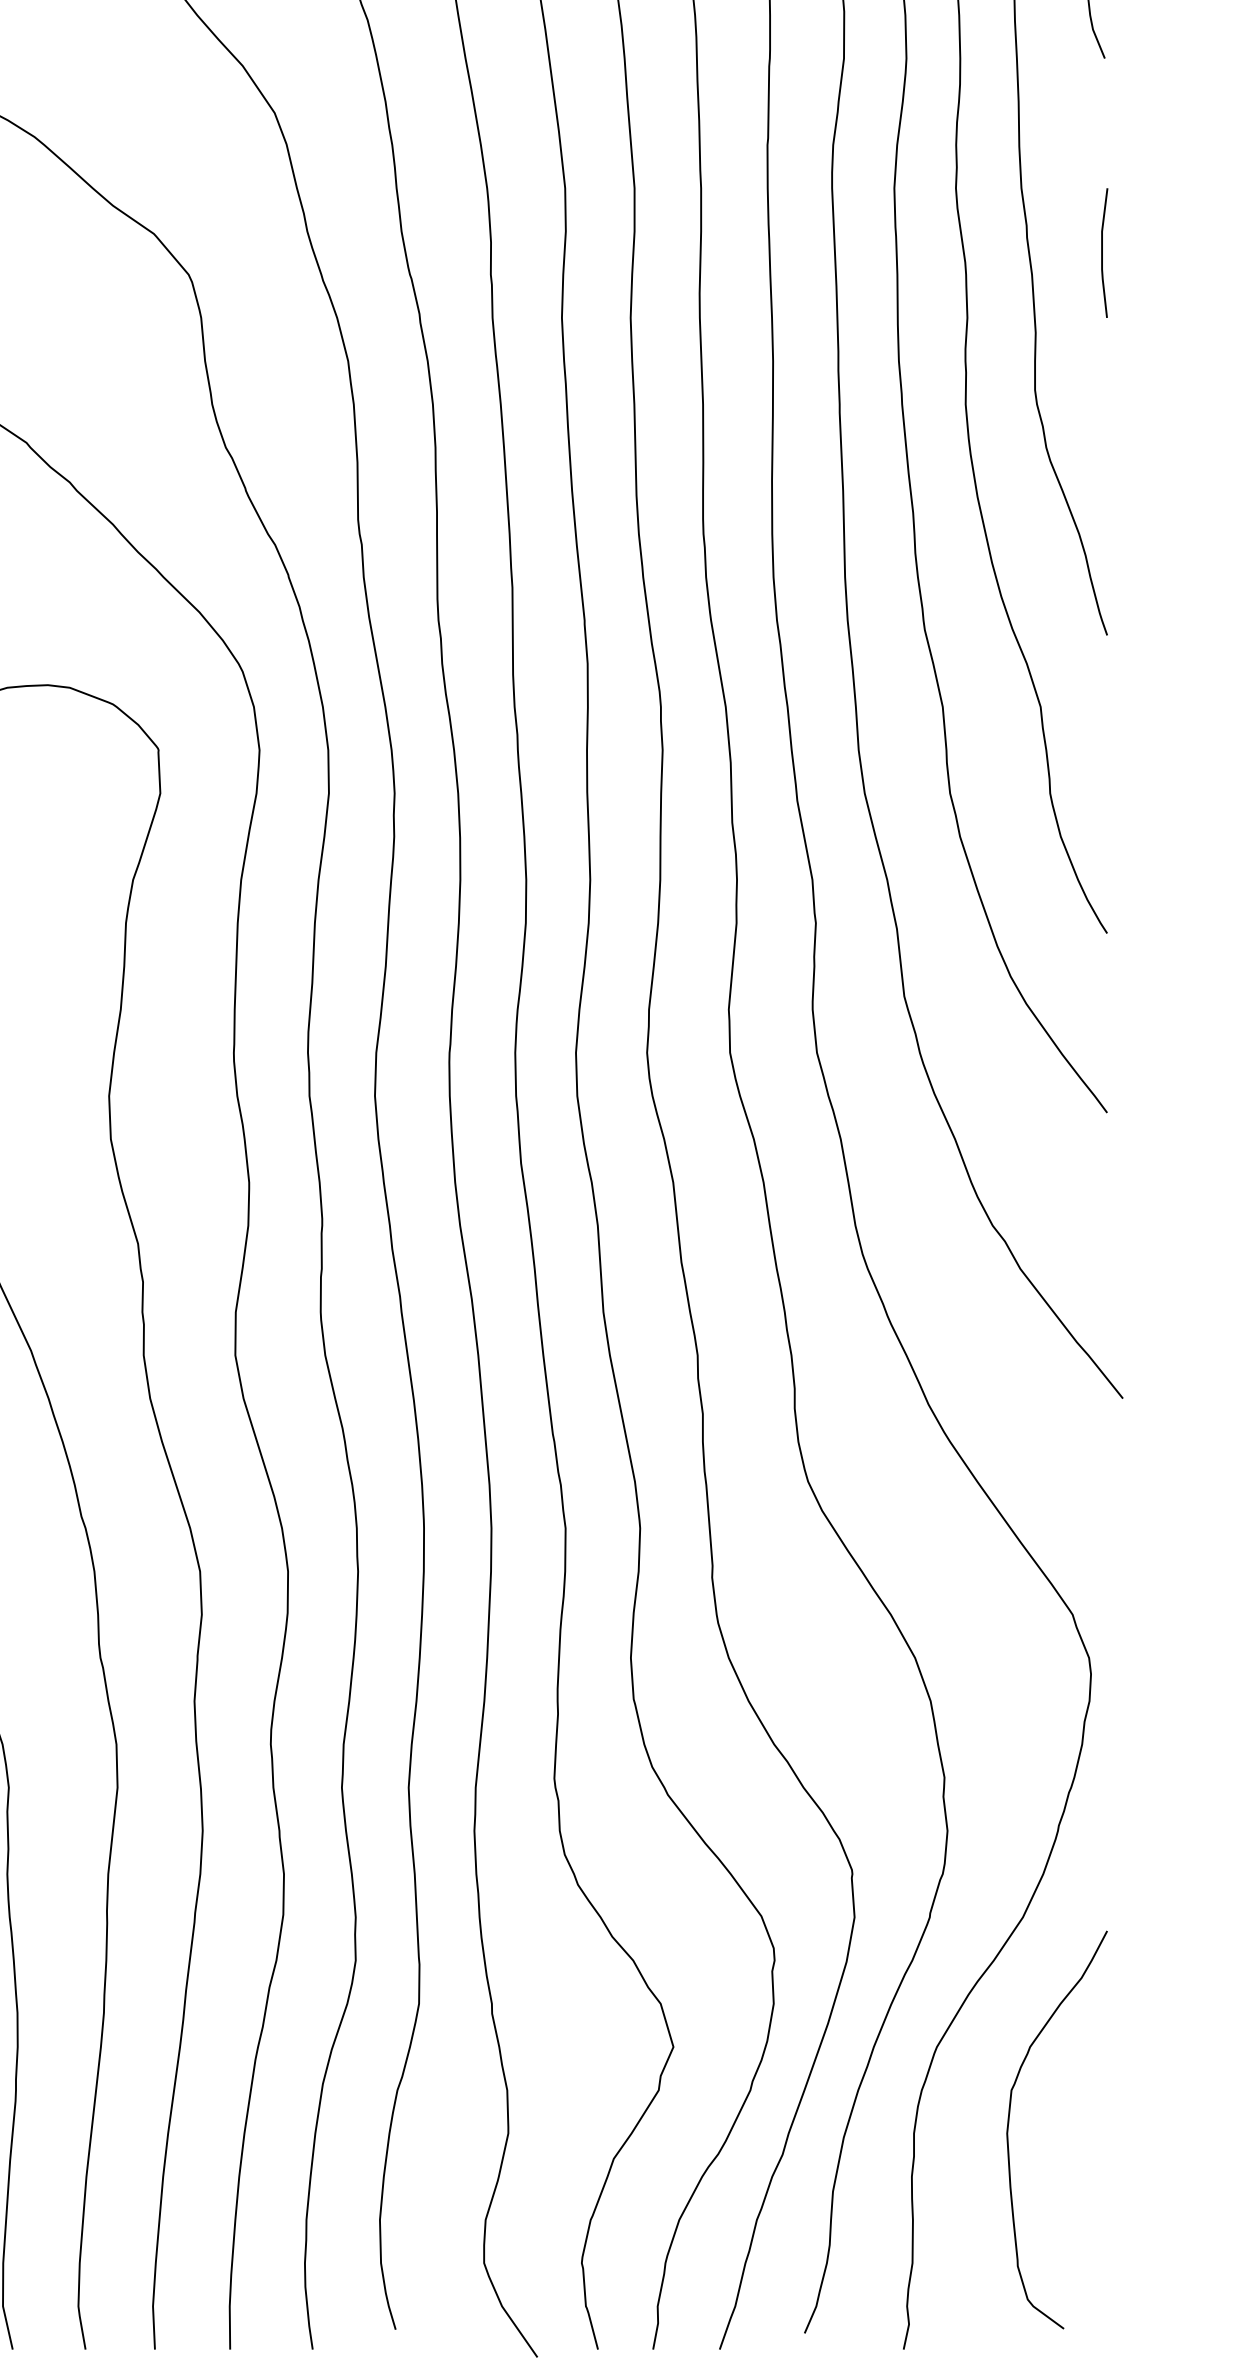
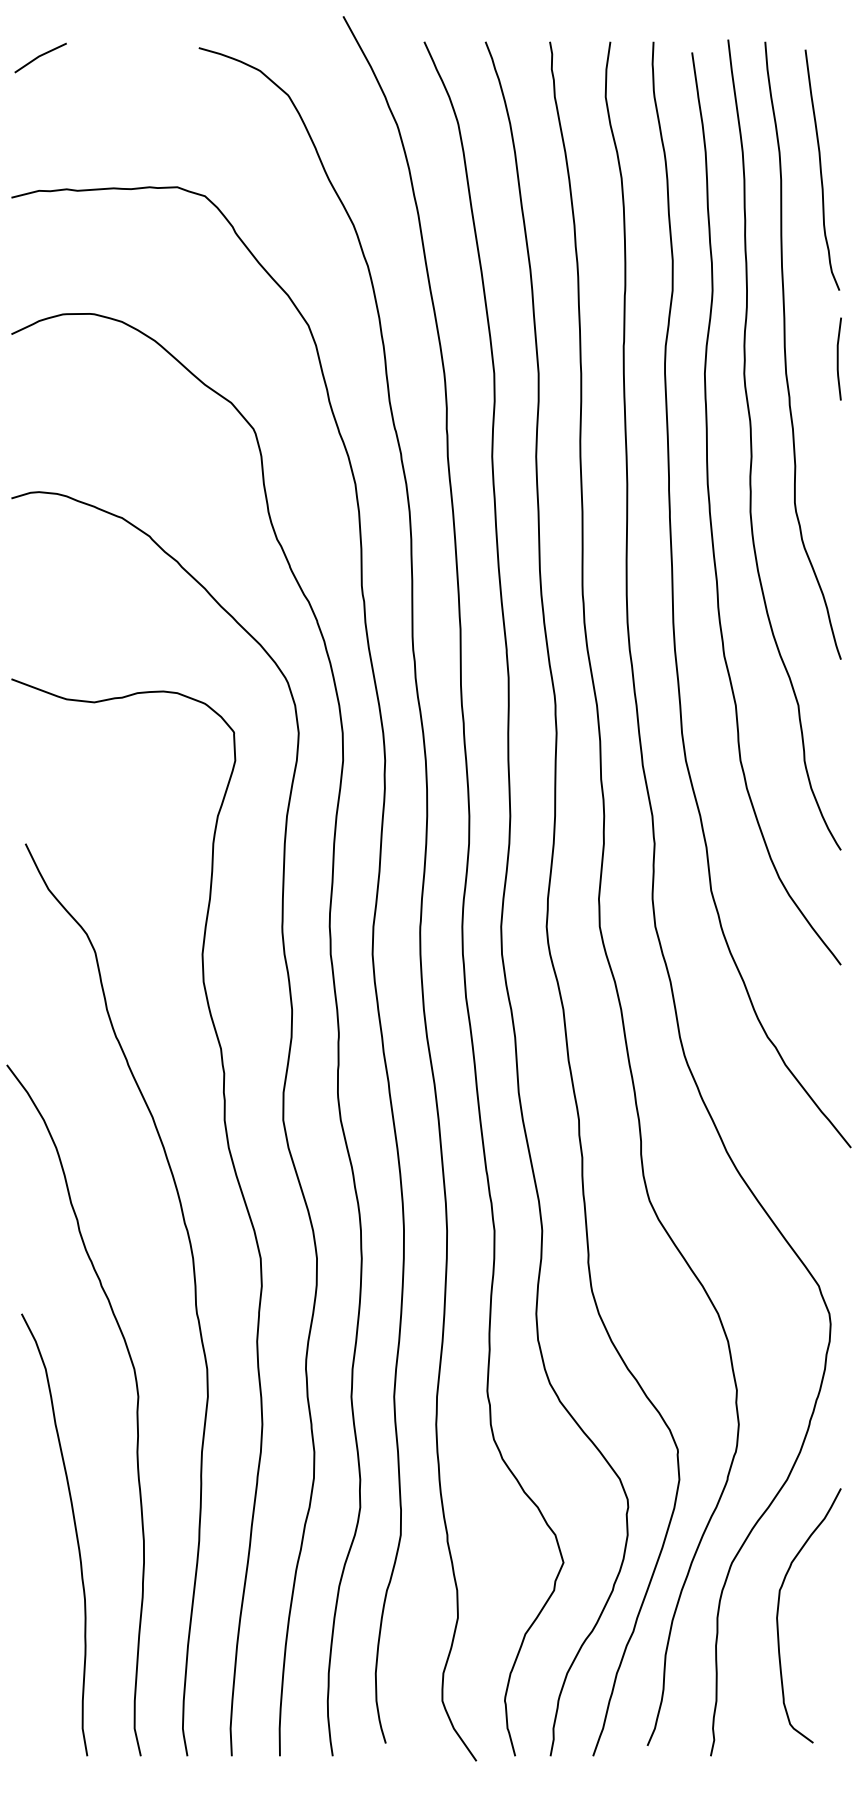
line: (1103, 252) -> (838, 358), moved

